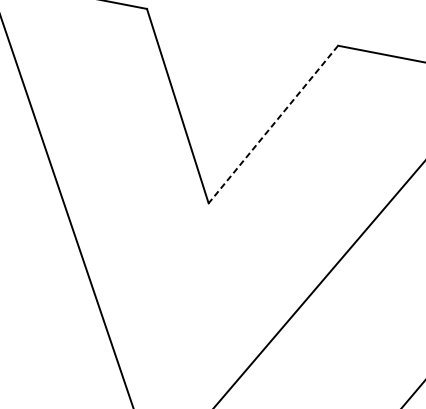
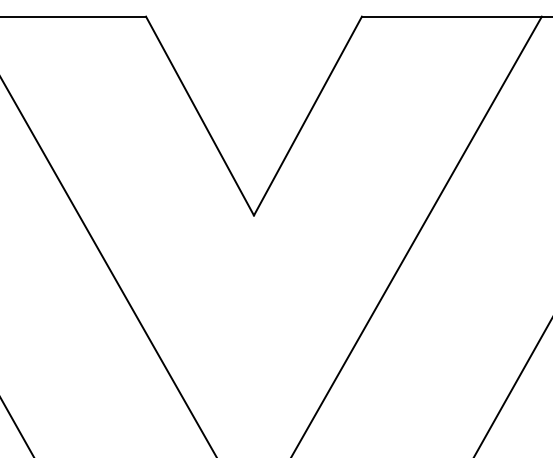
line: (272, 124) -> (307, 116), dashed -> solid

